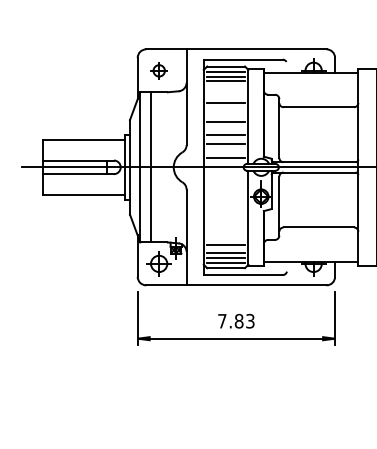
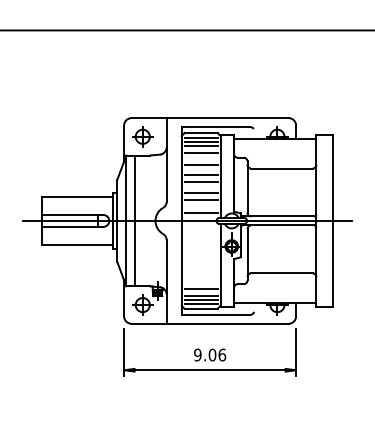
part: (158, 70) -> (142, 136), size x1.43
line: (225, 89) -> (200, 153), added
line: (225, 115) -> (200, 175), added
text: (236, 320) -> (210, 354), 7.83 -> 9.06

